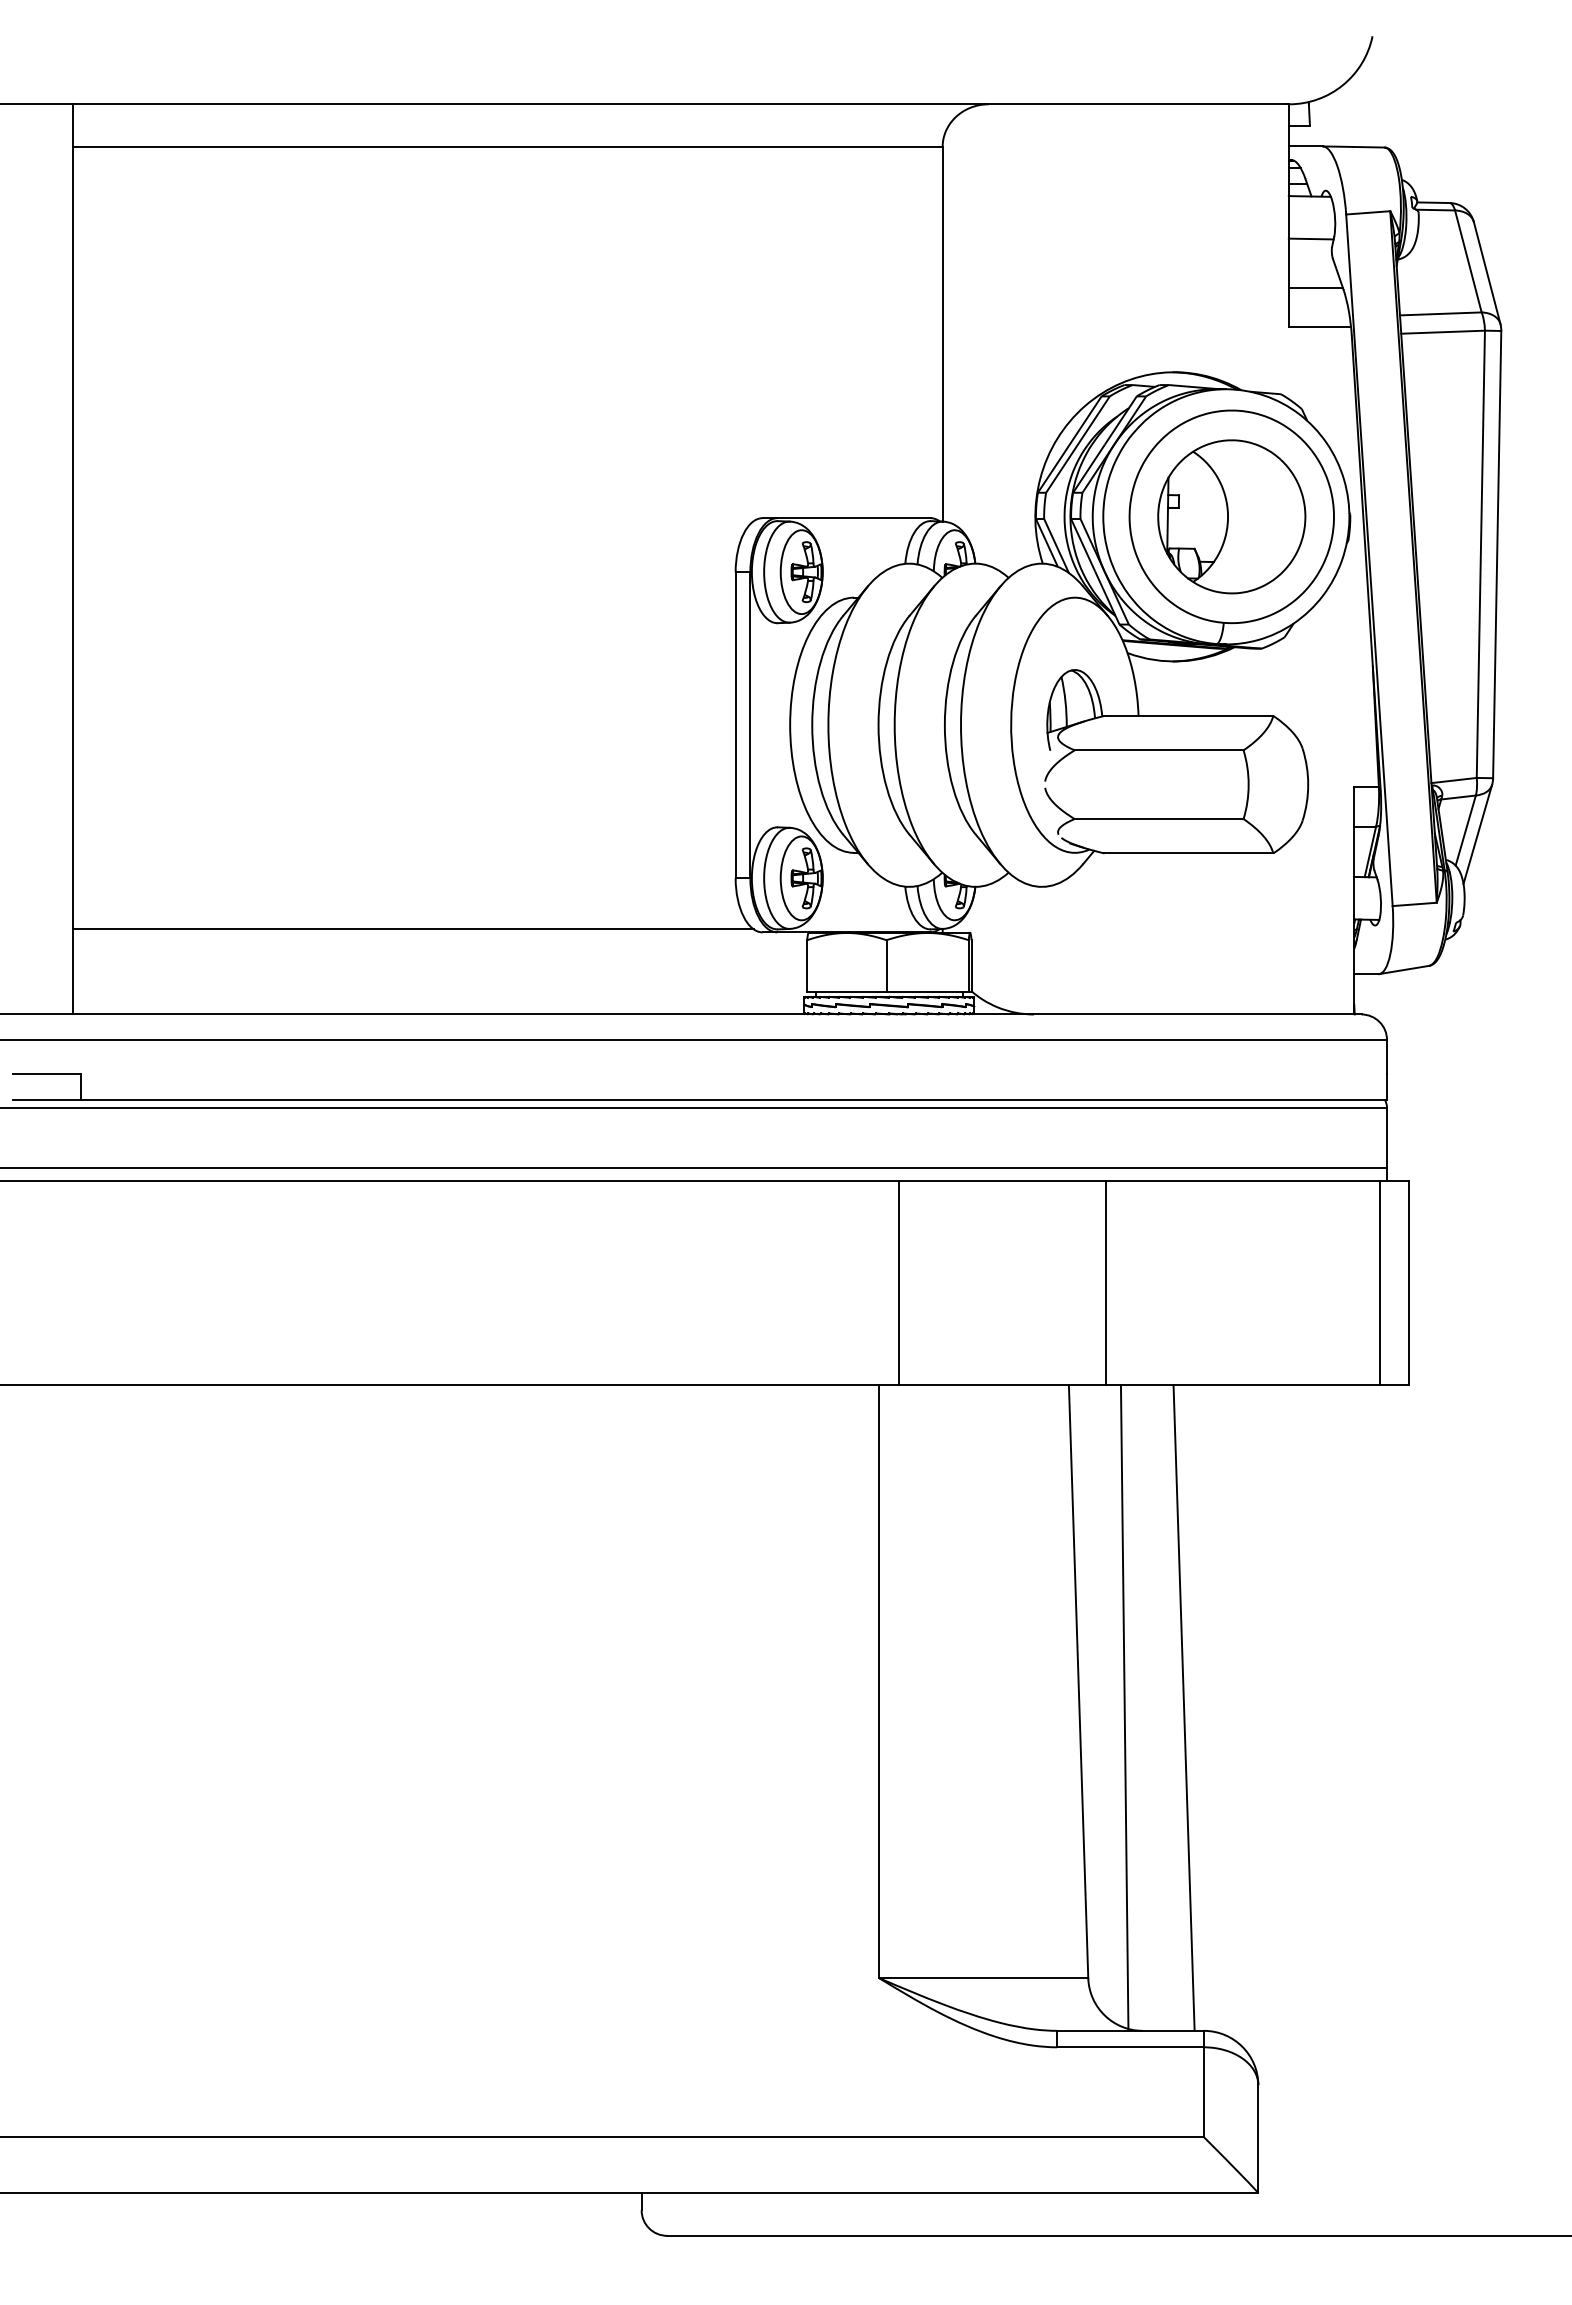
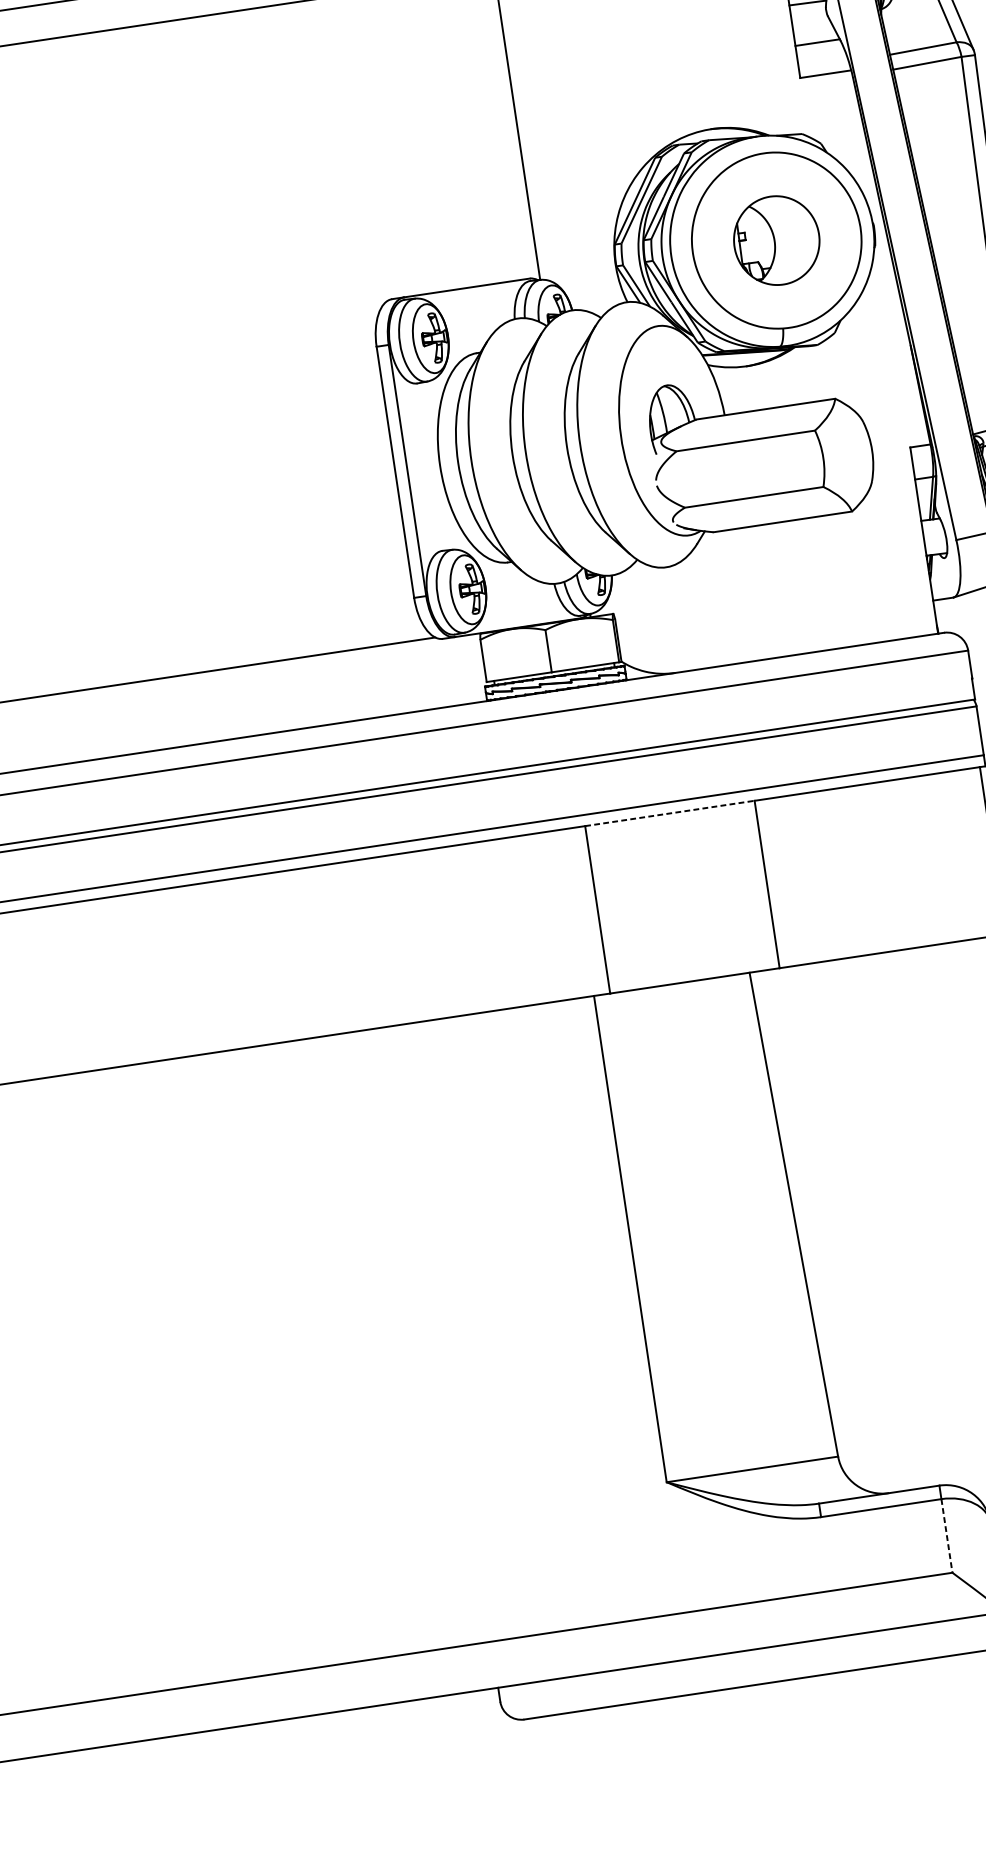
part: (1231, 516) -> (776, 240), size x0.7
line: (1002, 1181) -> (670, 813), solid -> dashed
line: (1124, 1706) -> (834, 1229), removed
line: (1183, 1707) -> (883, 1222), removed
line: (1203, 2092) -> (946, 1536), solid -> dashed

